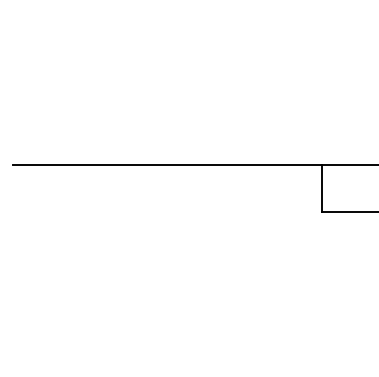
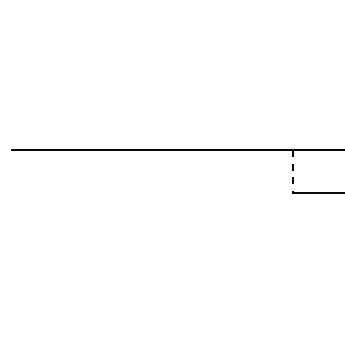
line: (321, 188) -> (292, 171), solid -> dashed

